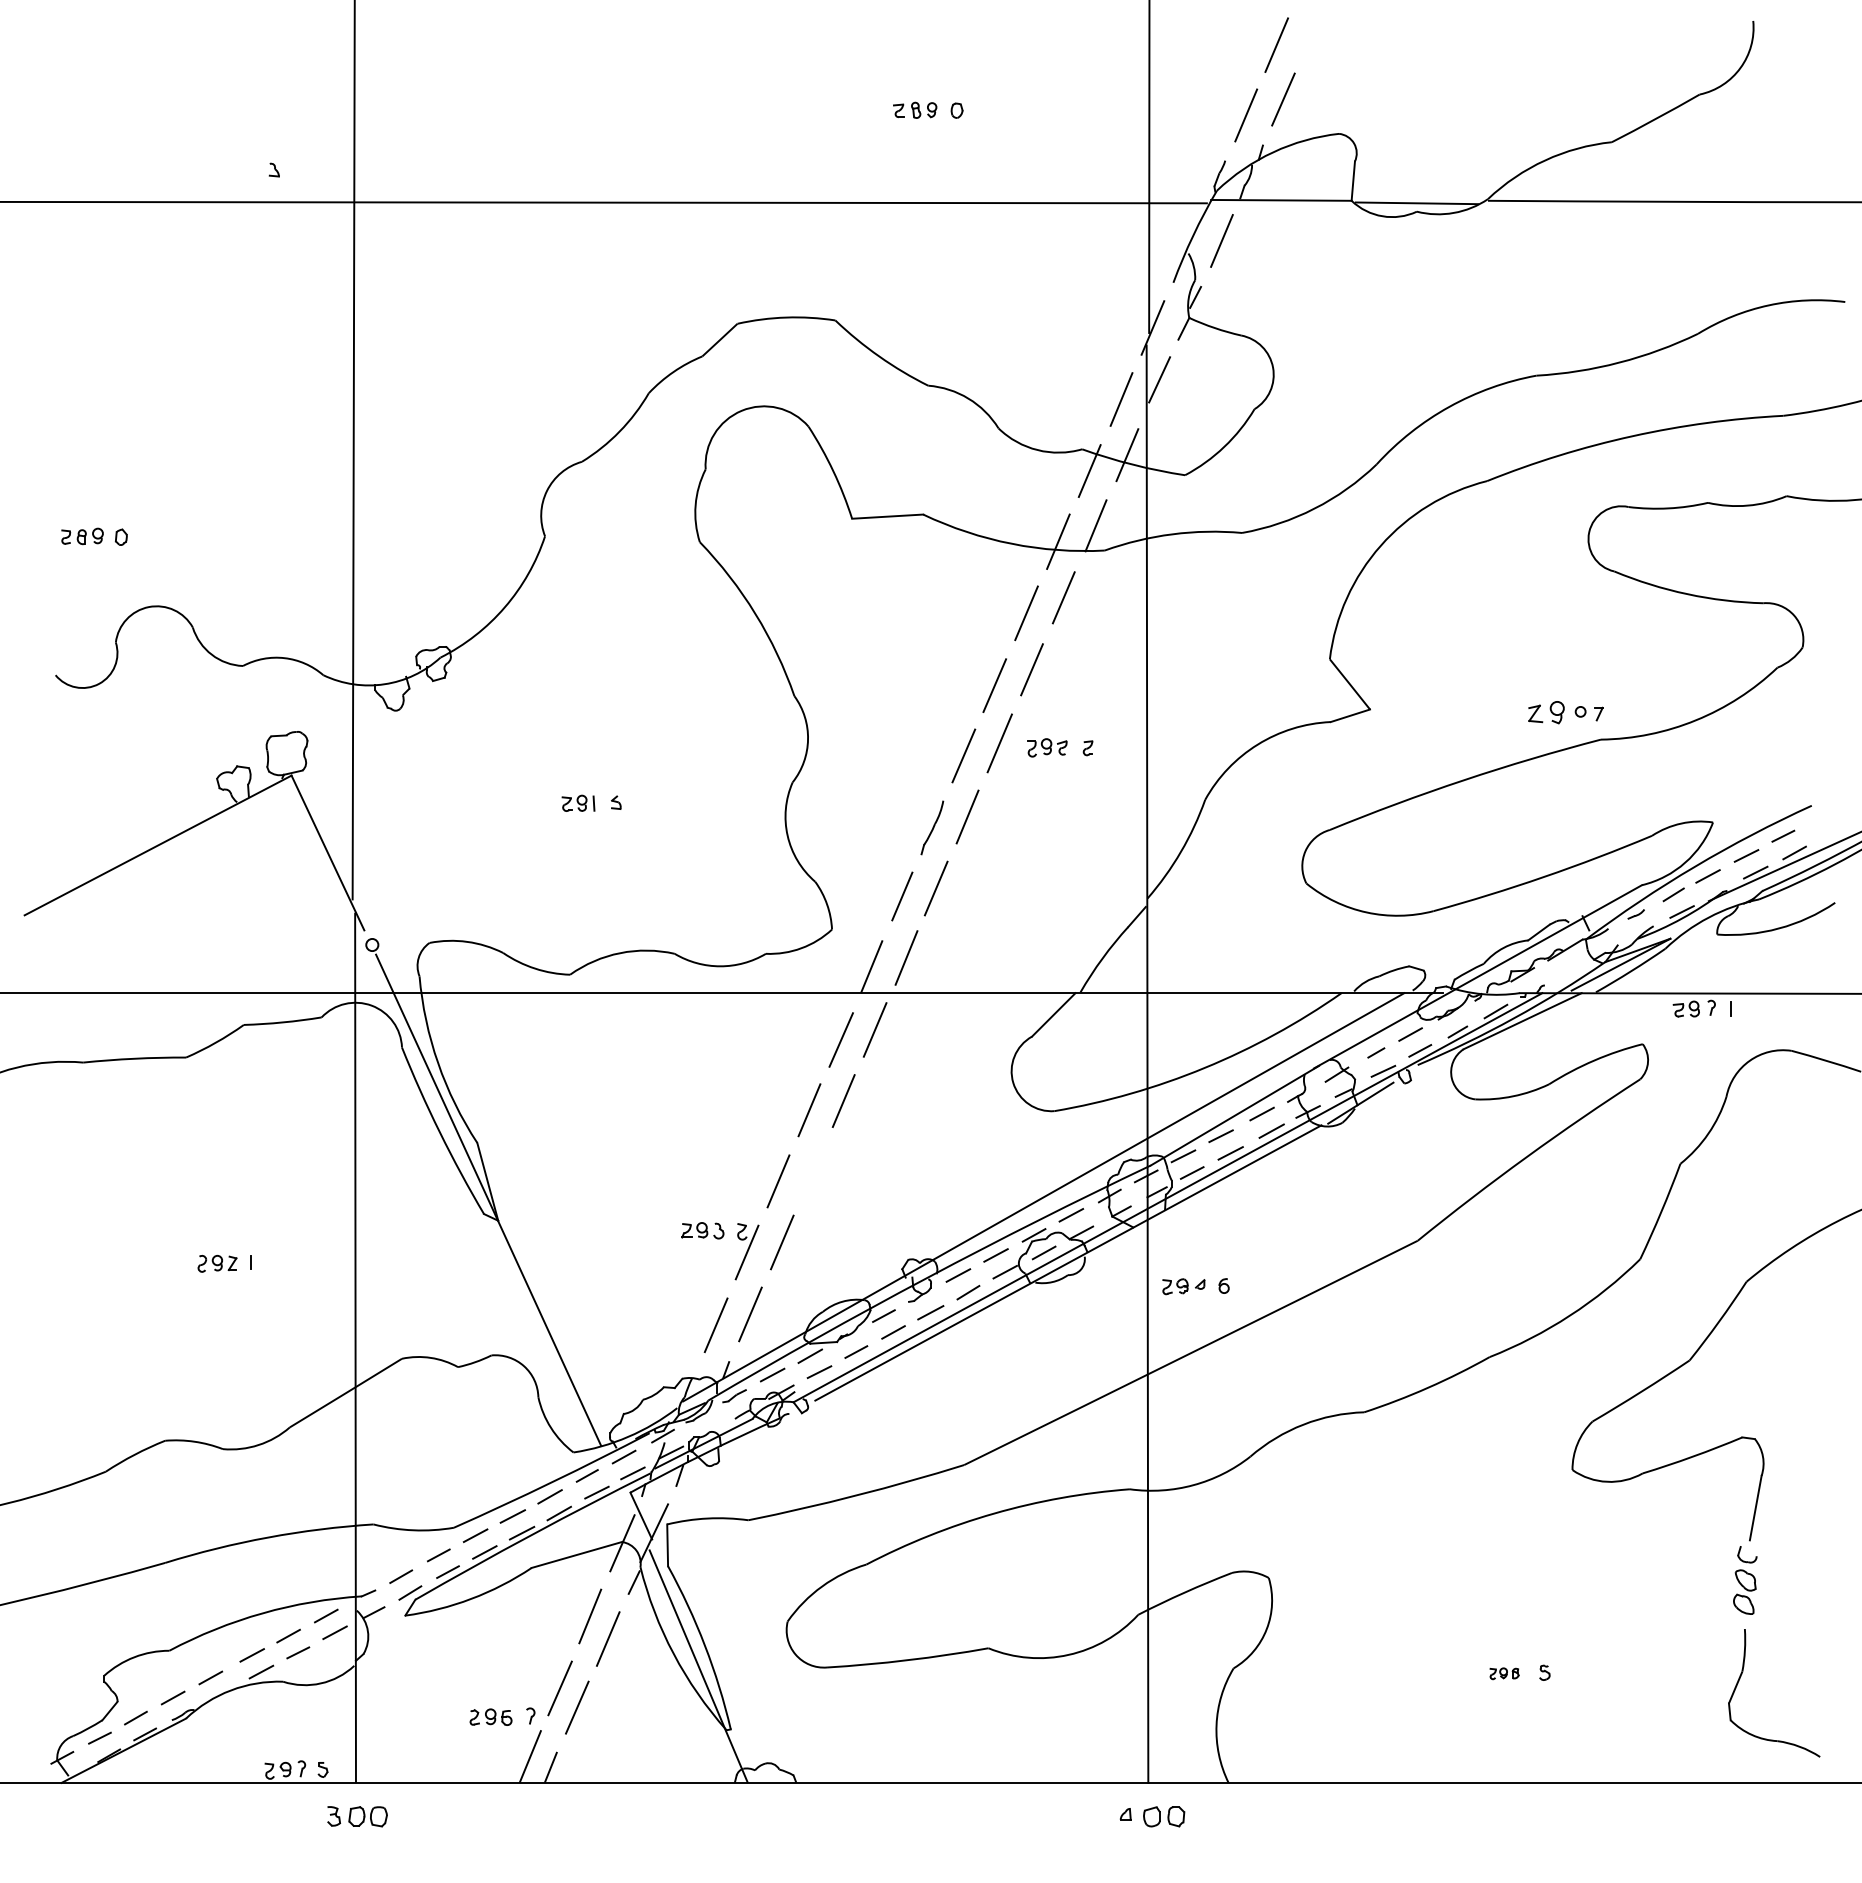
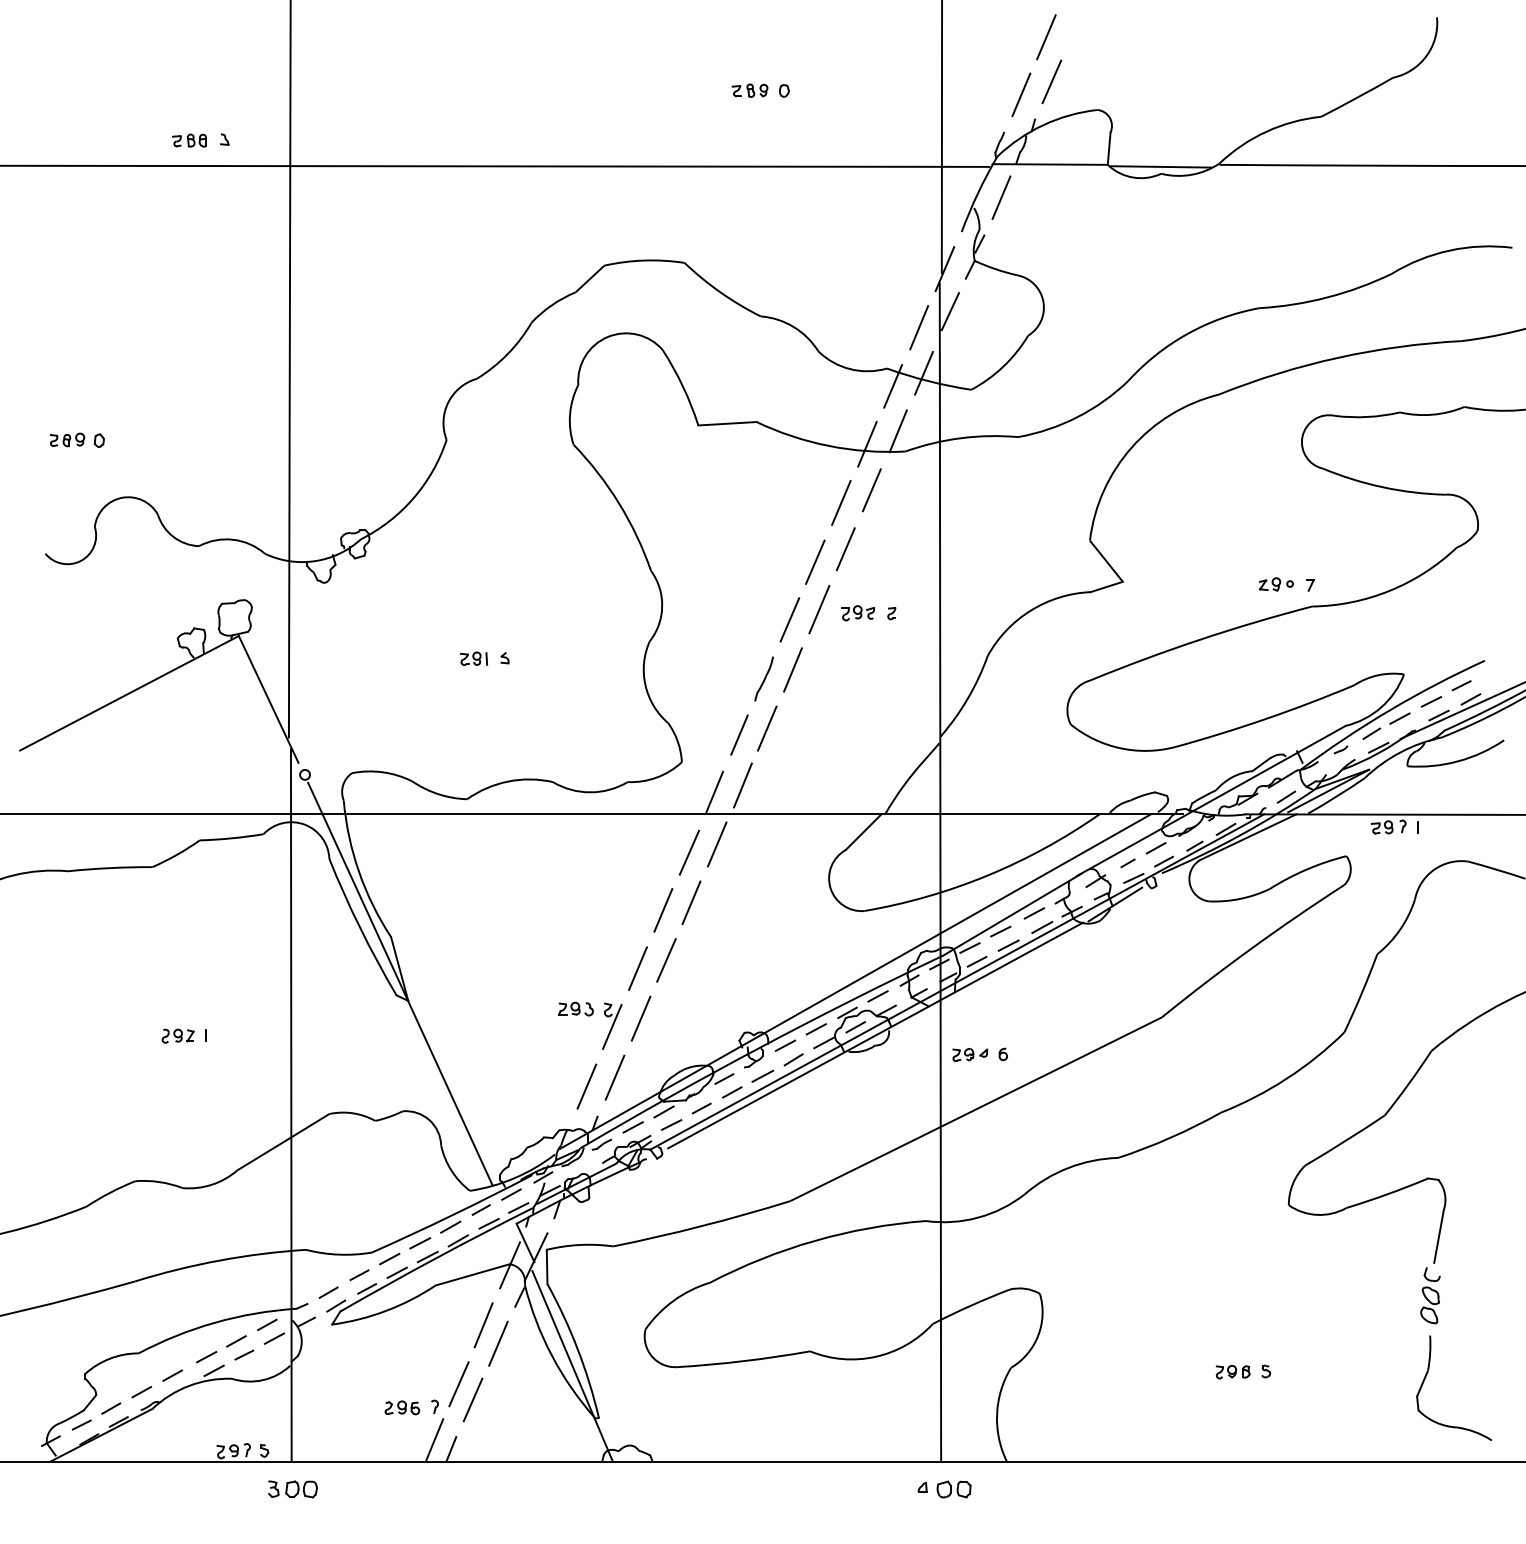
part: (231, 171) -> (189, 140), added
part: (1557, 712) -> (1276, 584), size x0.71
line: (1569, 971) -> (1286, 796), added
line: (812, 1171) -> (665, 960), added
part: (1504, 1673) -> (1233, 1372), size x1.43

